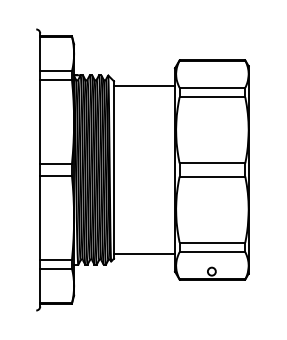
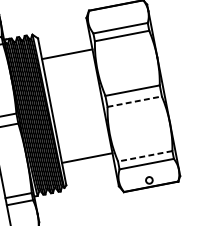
line: (143, 86) -> (66, 54), moved
line: (212, 176) -> (134, 101), solid -> dashed
line: (212, 242) -> (145, 156), solid -> dashed
line: (143, 253) -> (86, 158), moved

